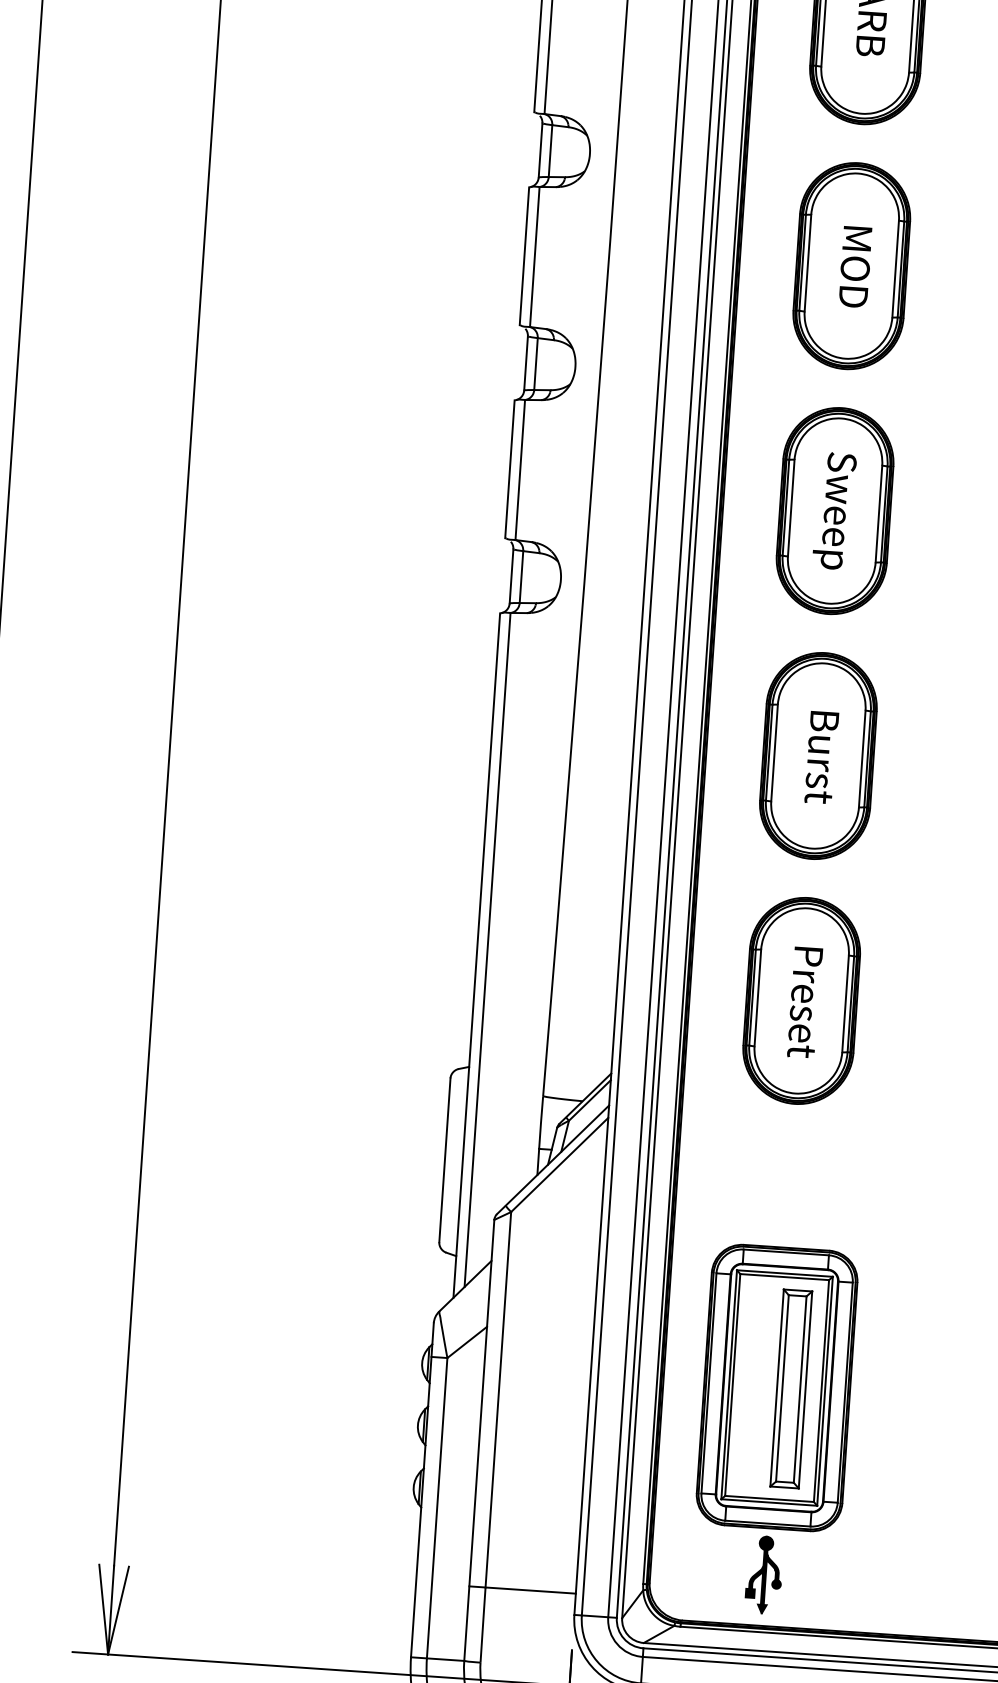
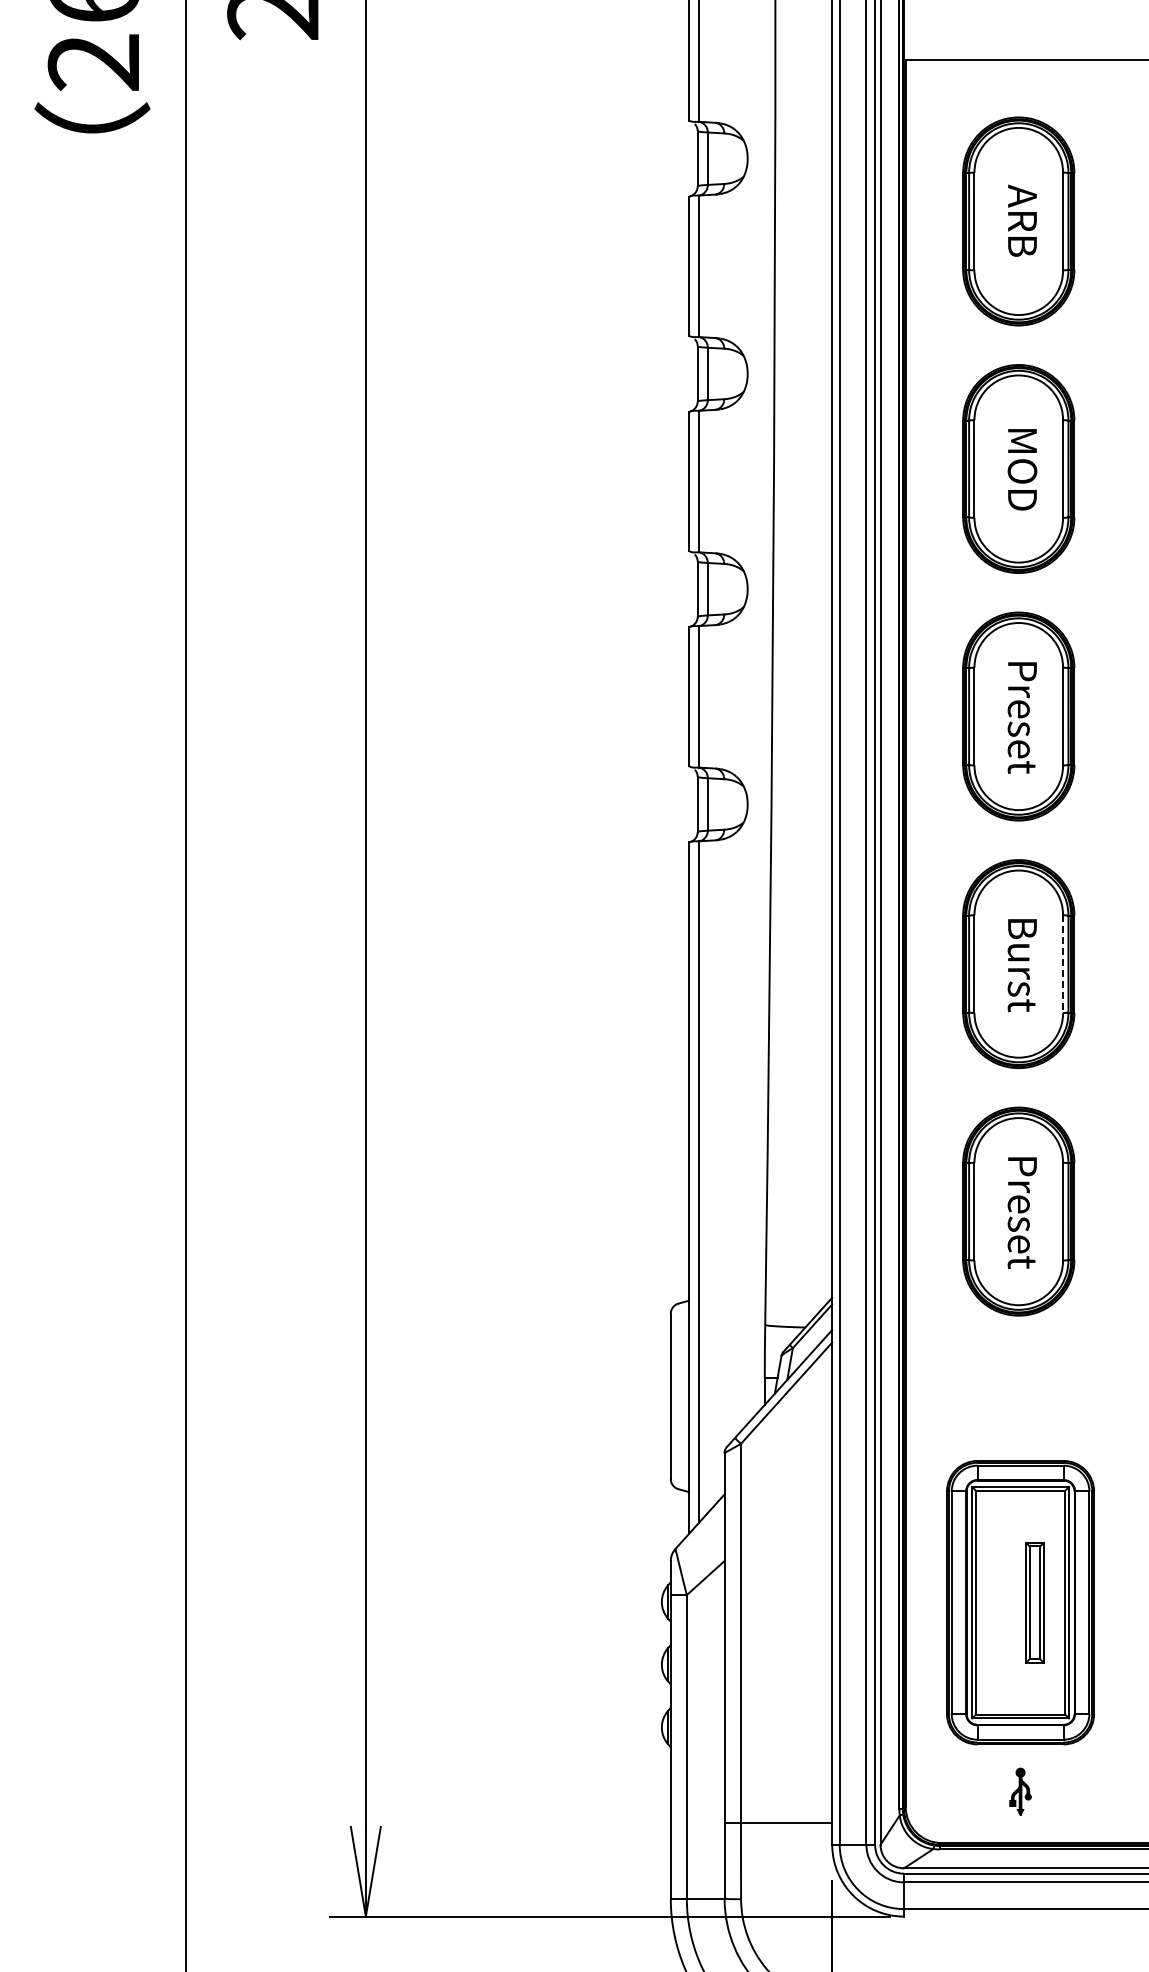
text: (834, 511) -> (1018, 716), Sweep -> Preset
line: (862, 759) -> (1063, 964), solid -> dashed
part: (790, 1388) -> (1034, 1602), size x0.6
part: (764, 1574) -> (1020, 1791), size x0.6

